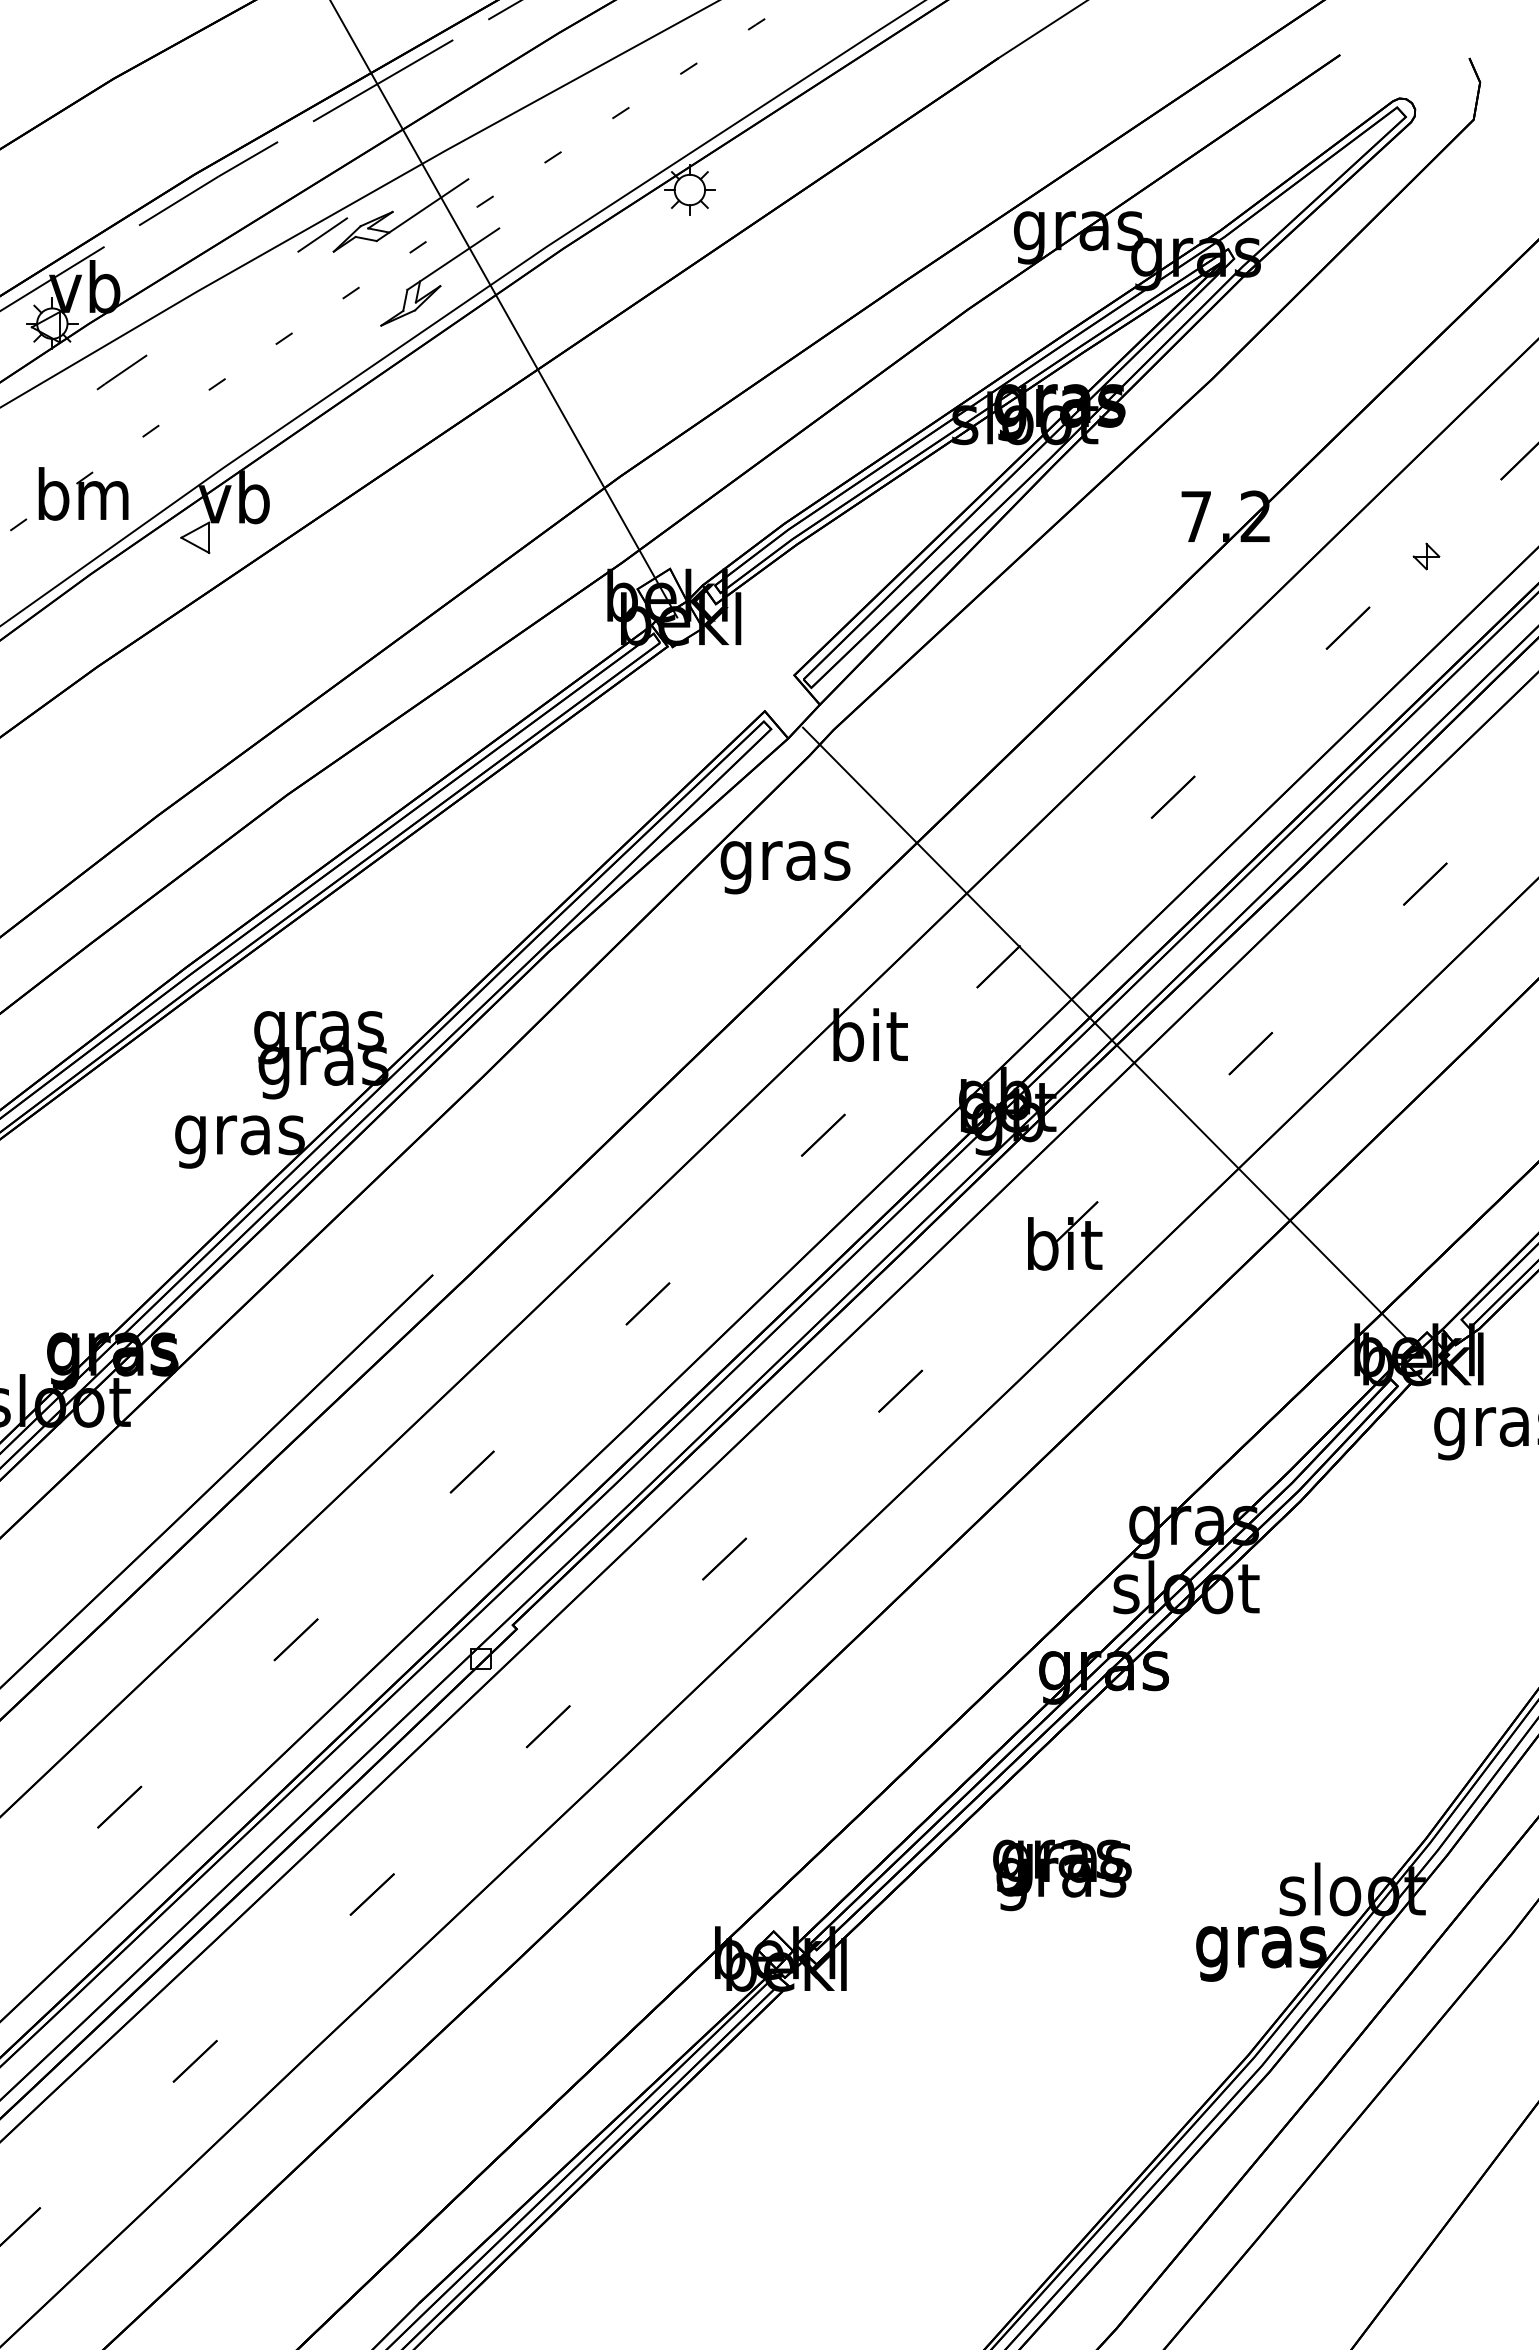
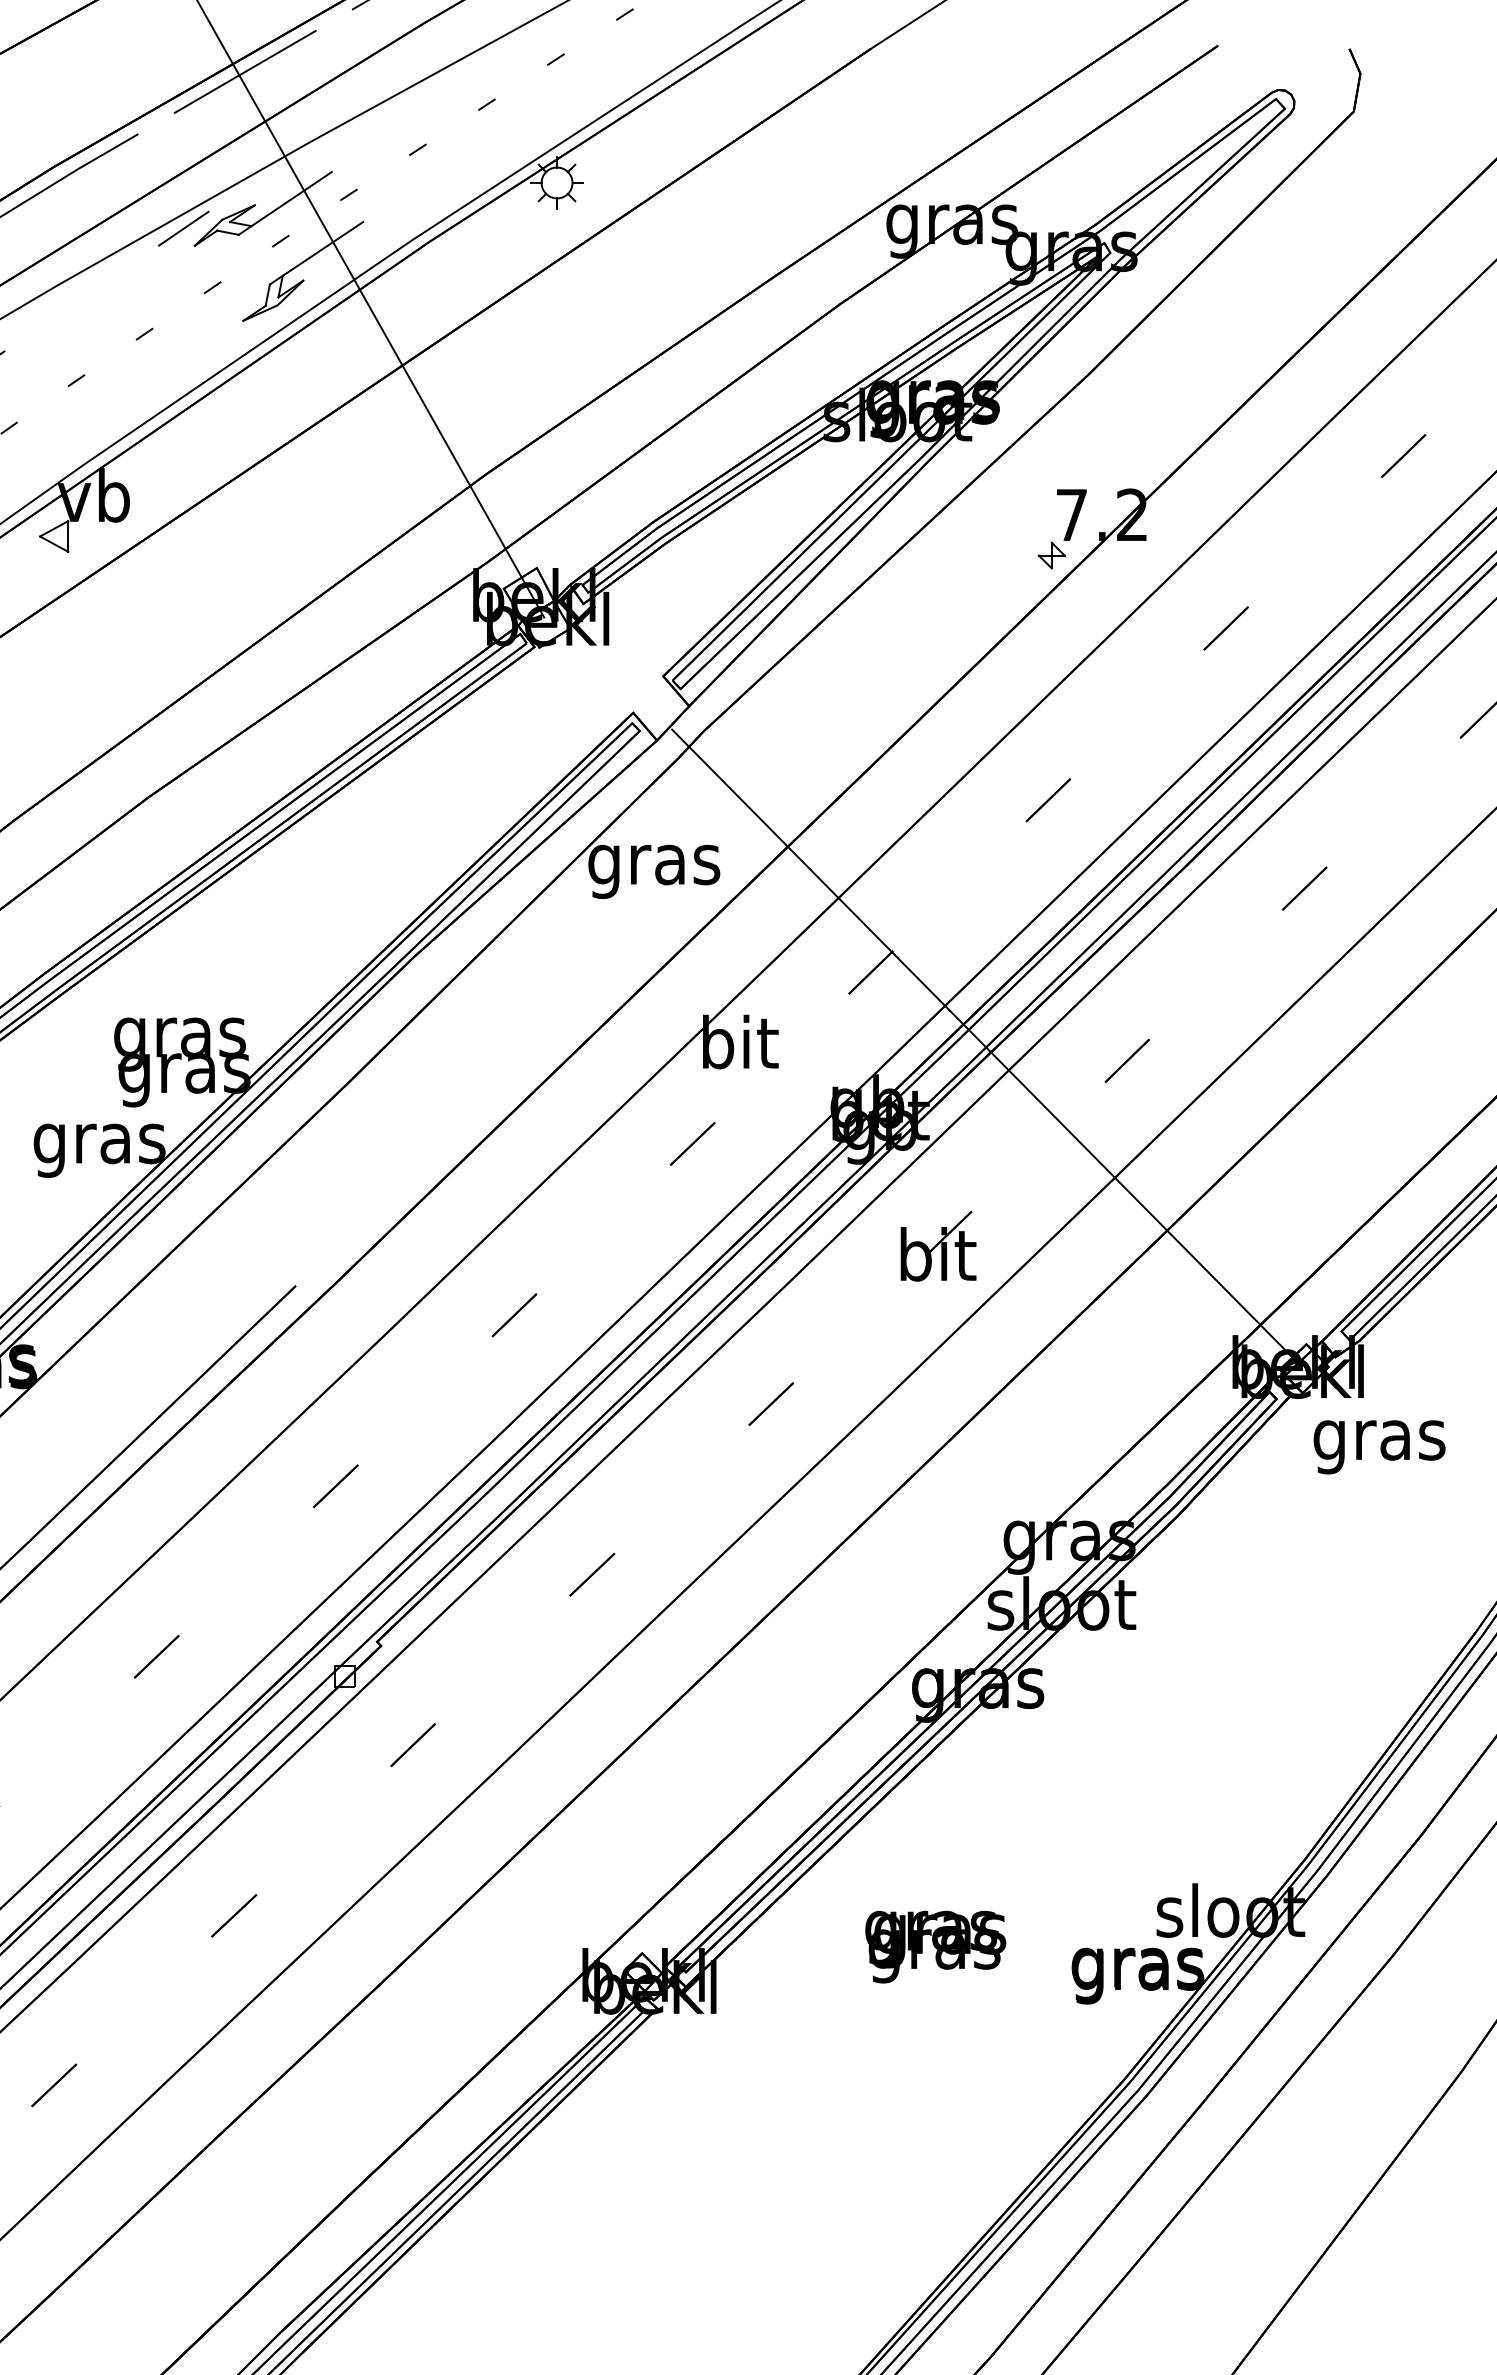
part: (1426, 556) -> (1051, 555), moved
text: (1062, 1875) -> (935, 1947), moved

